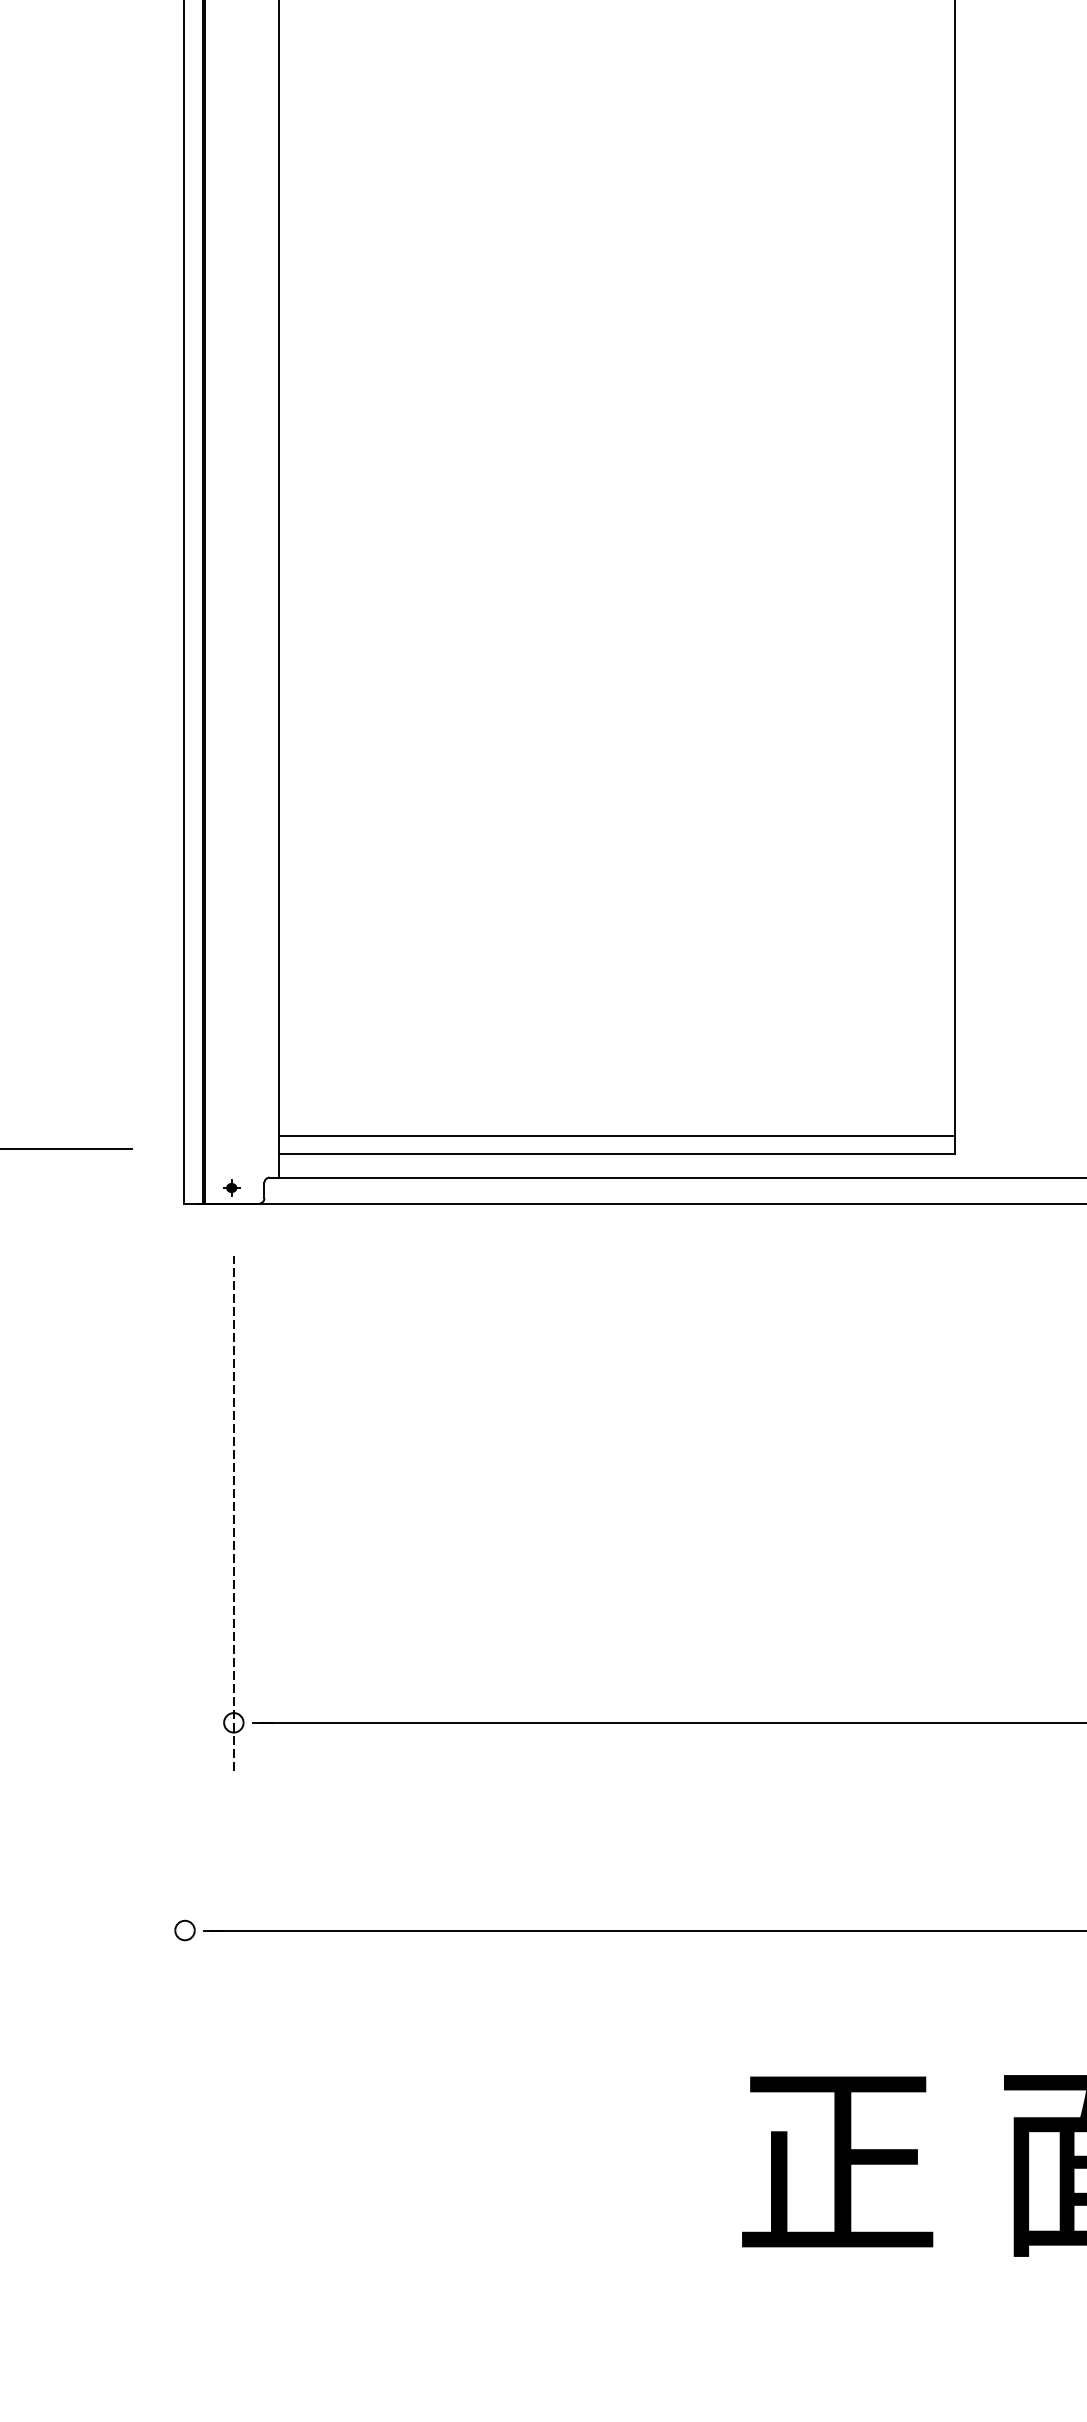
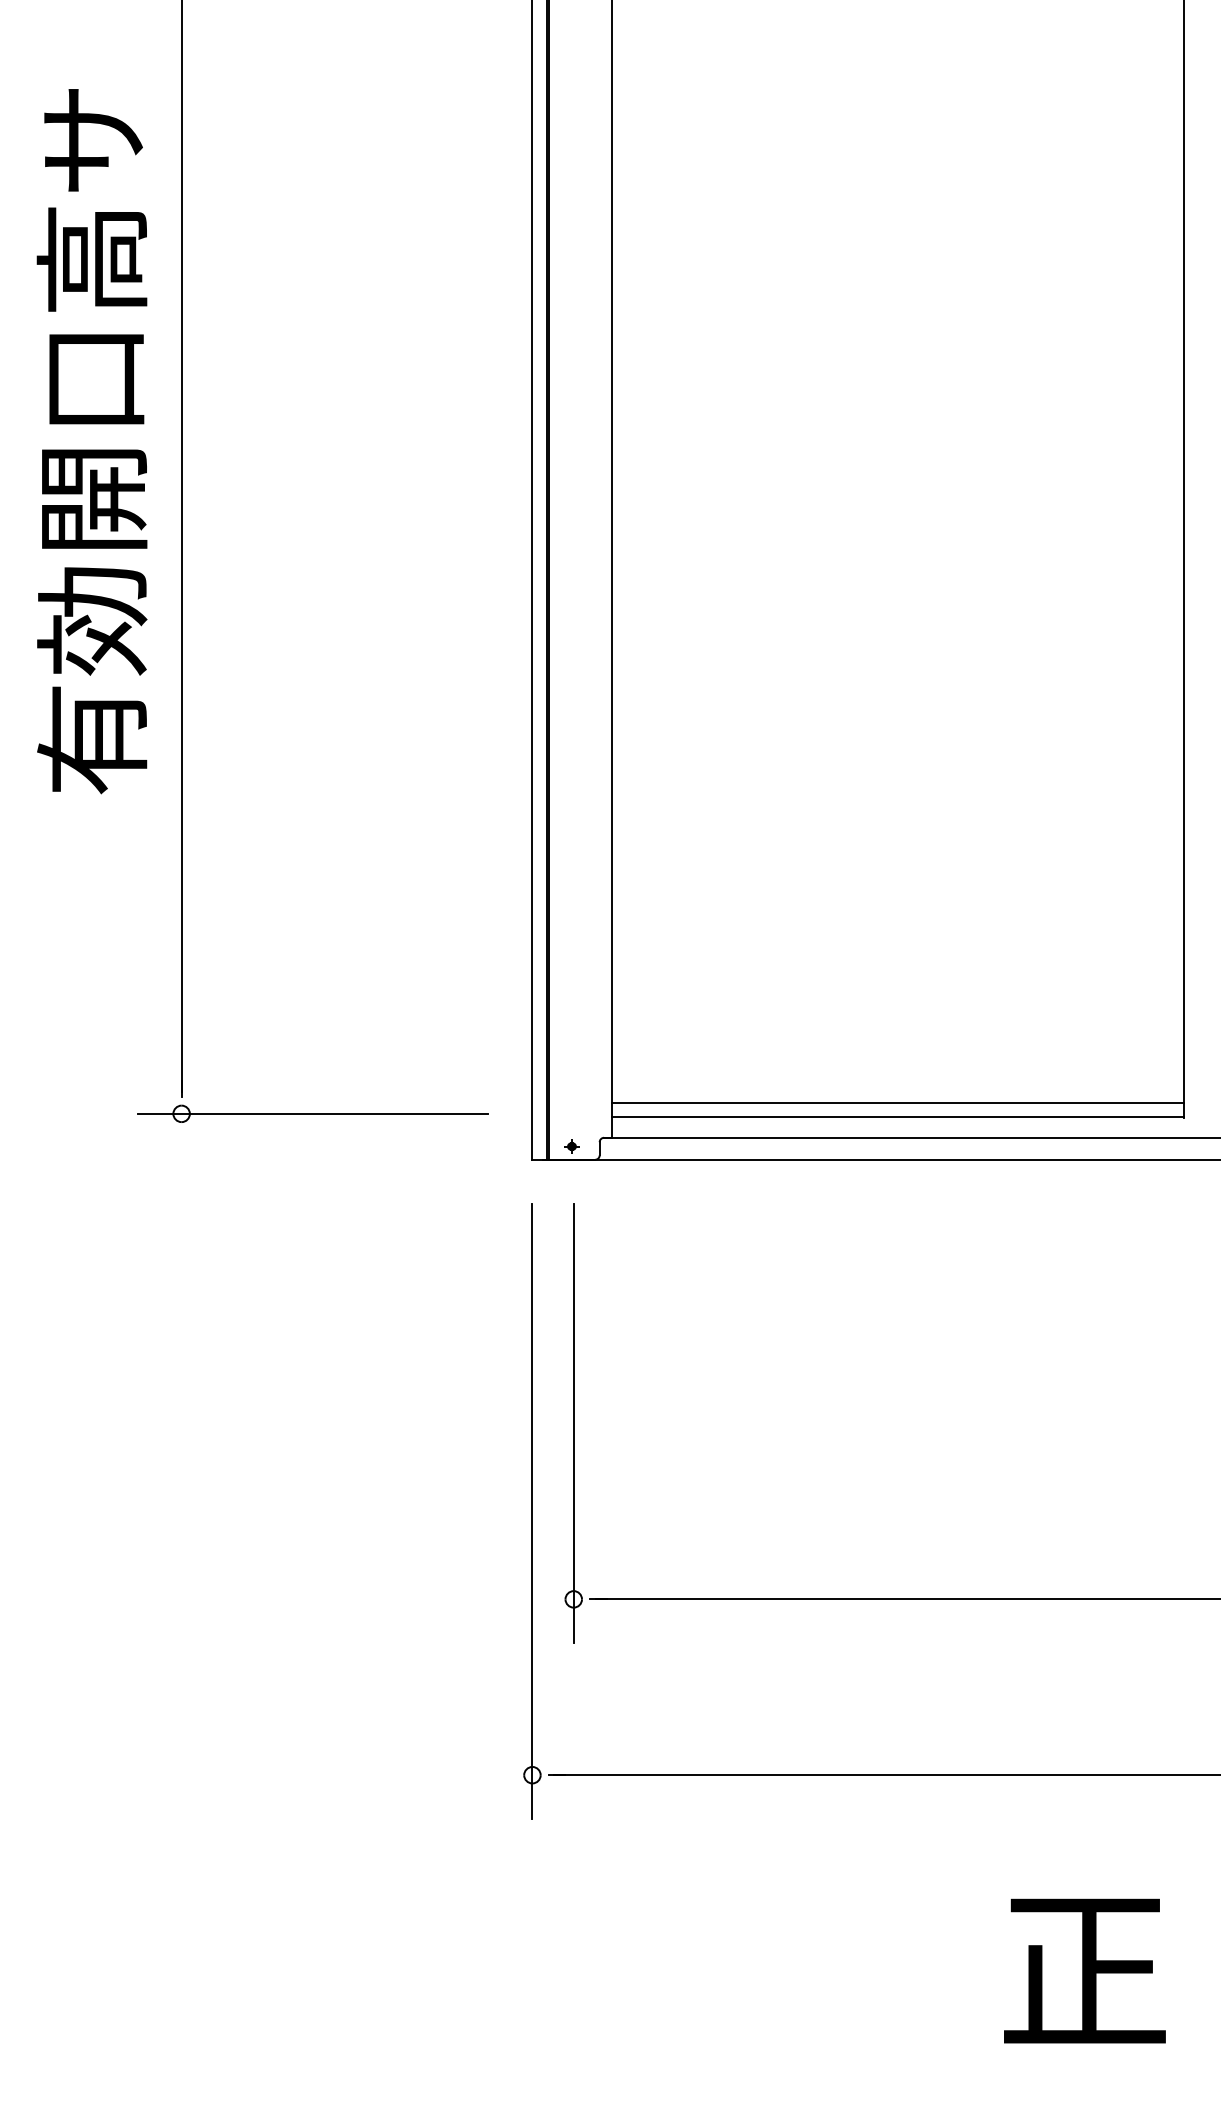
line: (233, 1515) -> (573, 1423), dashed -> solid
line: (185, 1619) -> (532, 1511), added

